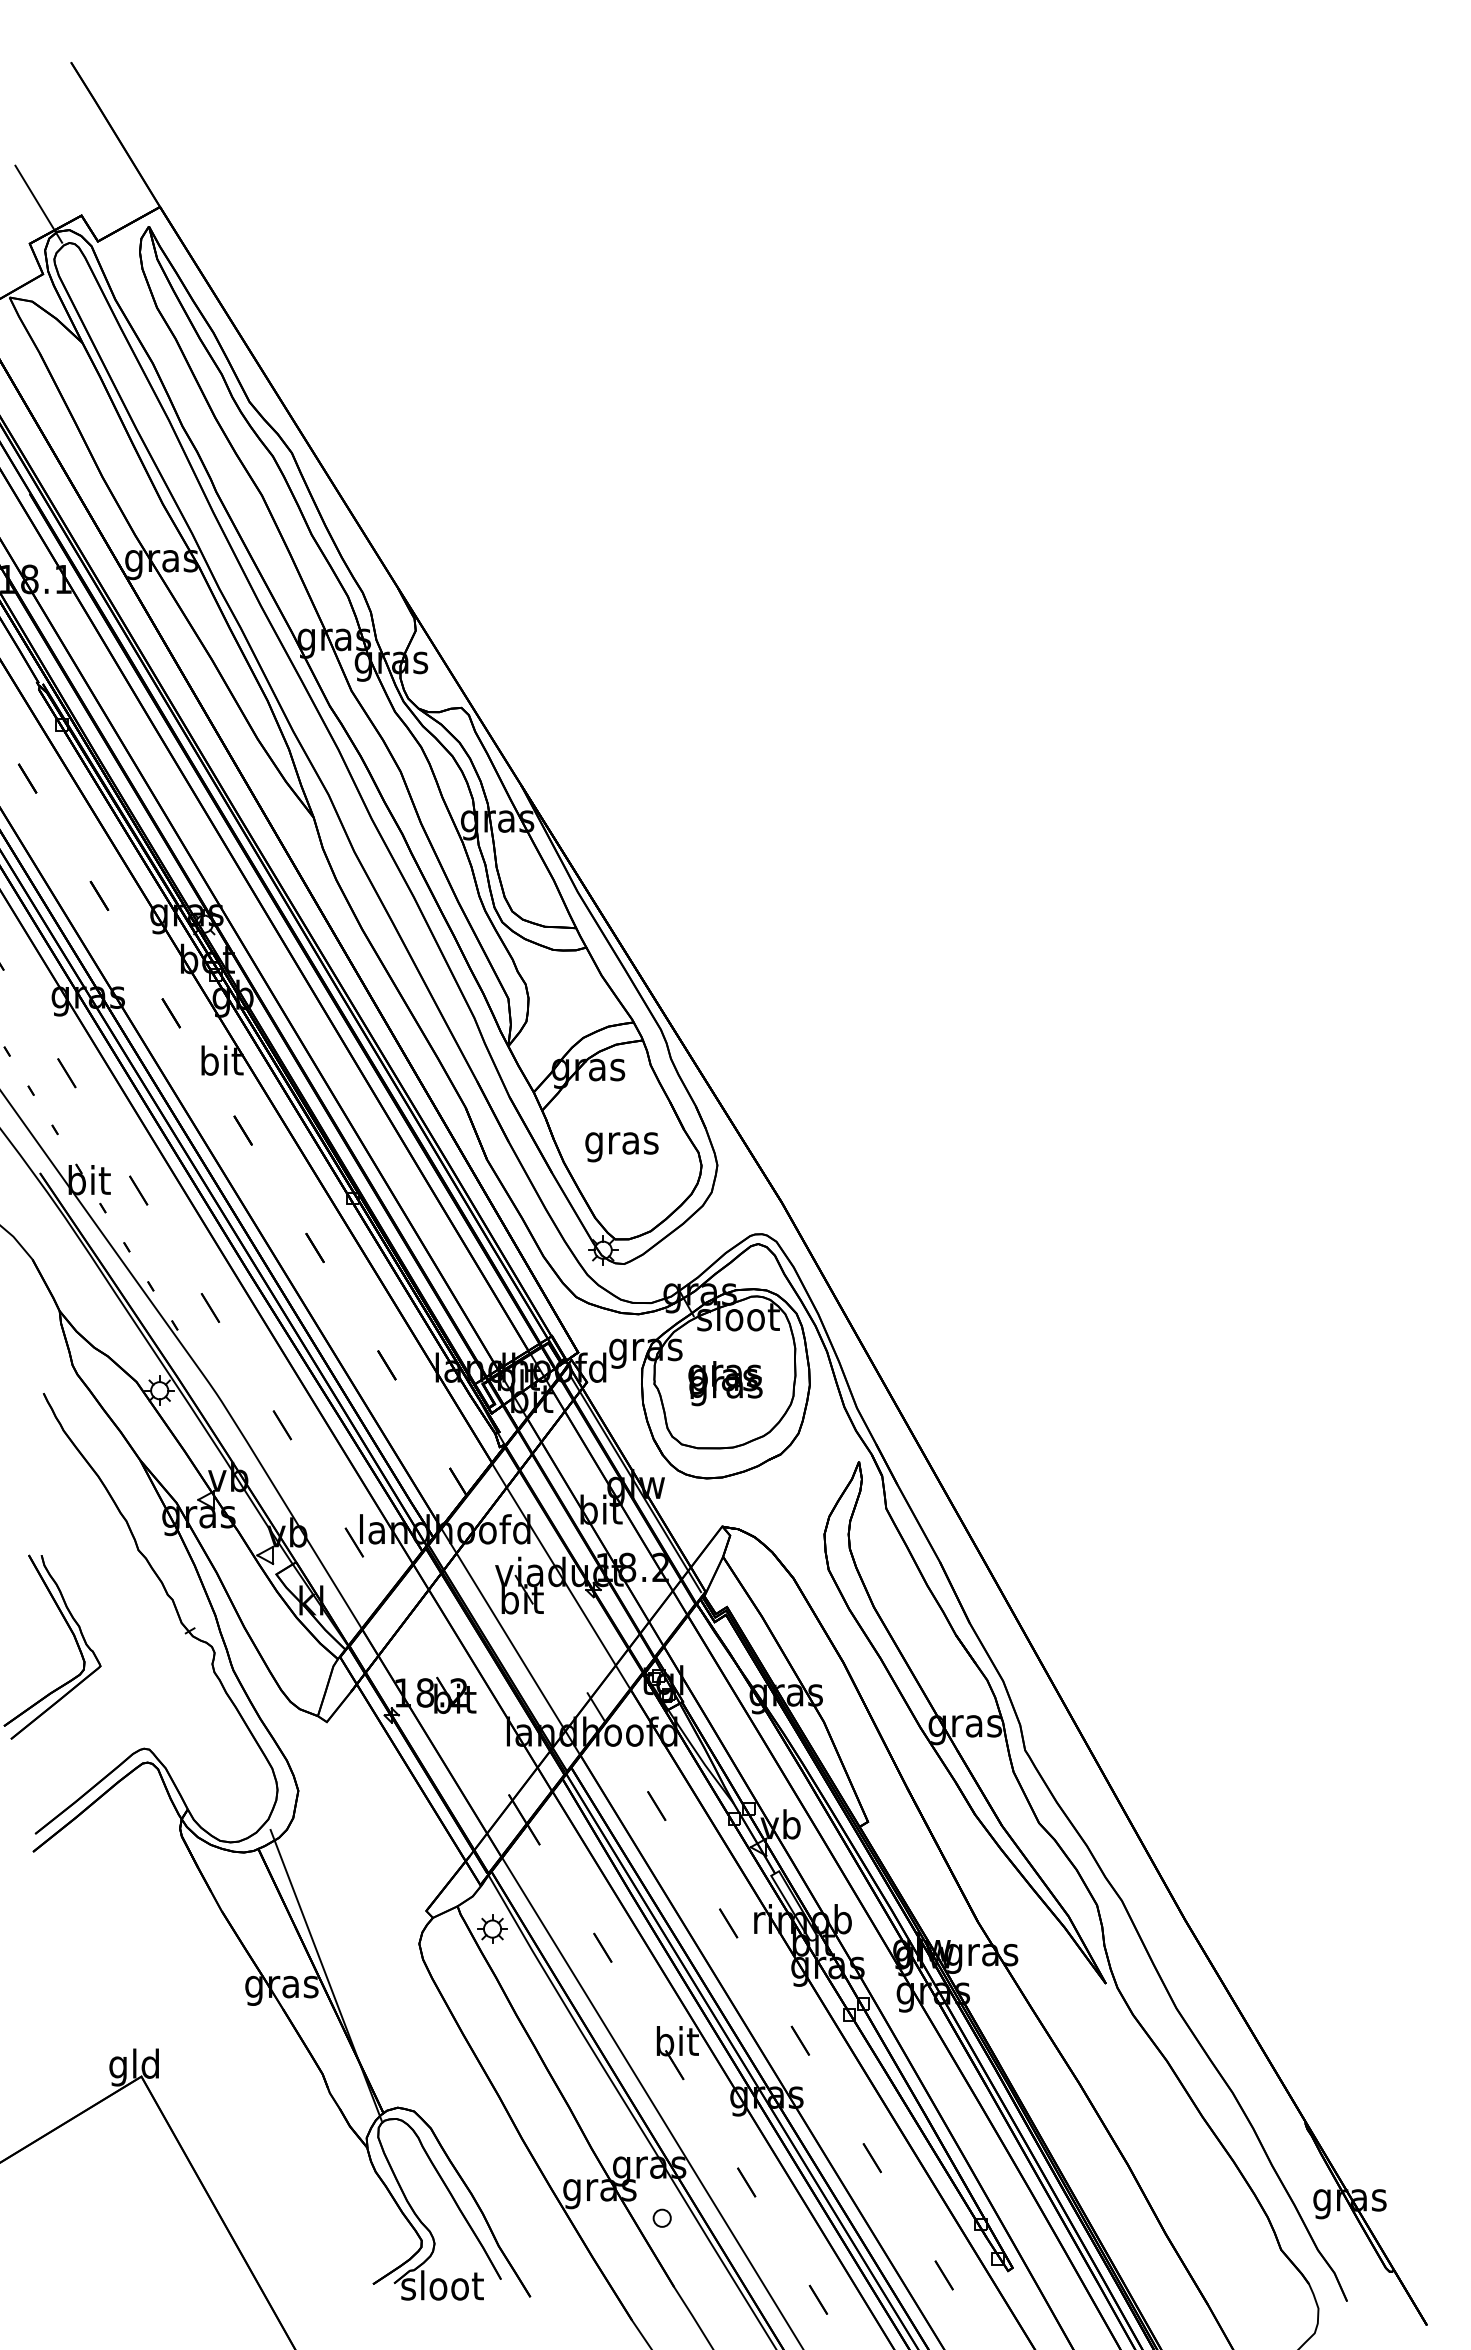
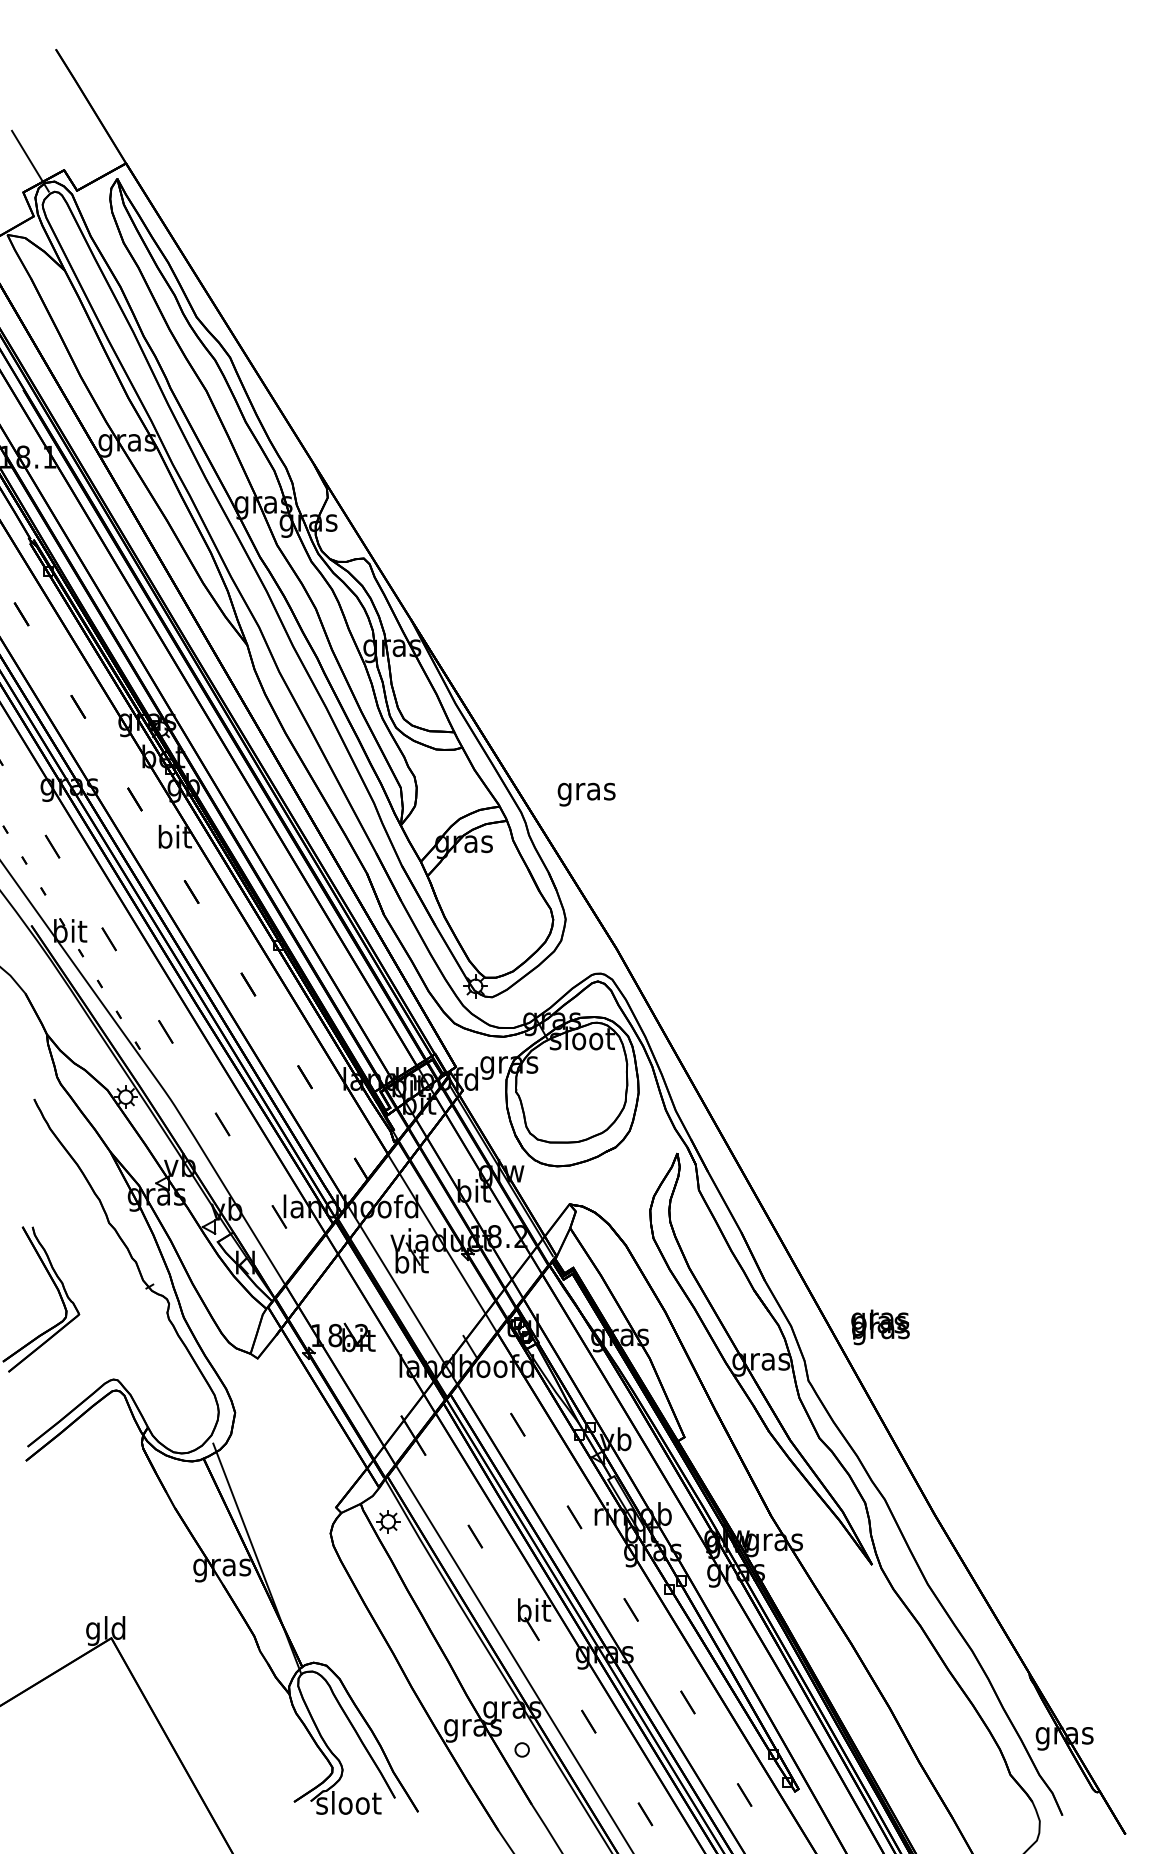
text: (621, 1147) -> (586, 794), moved
text: (725, 1383) -> (880, 1327), moved

